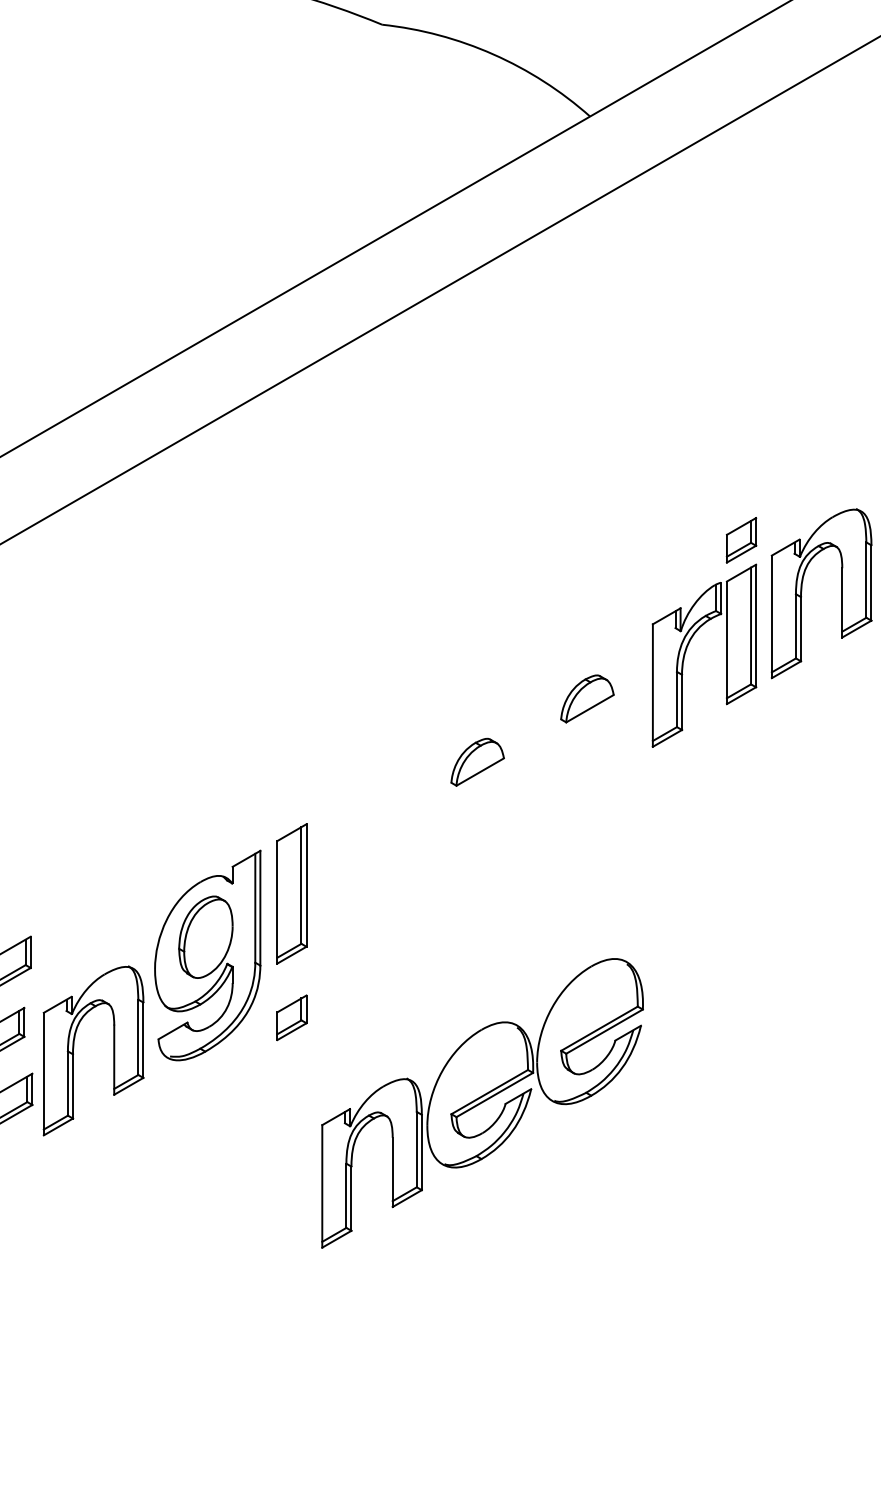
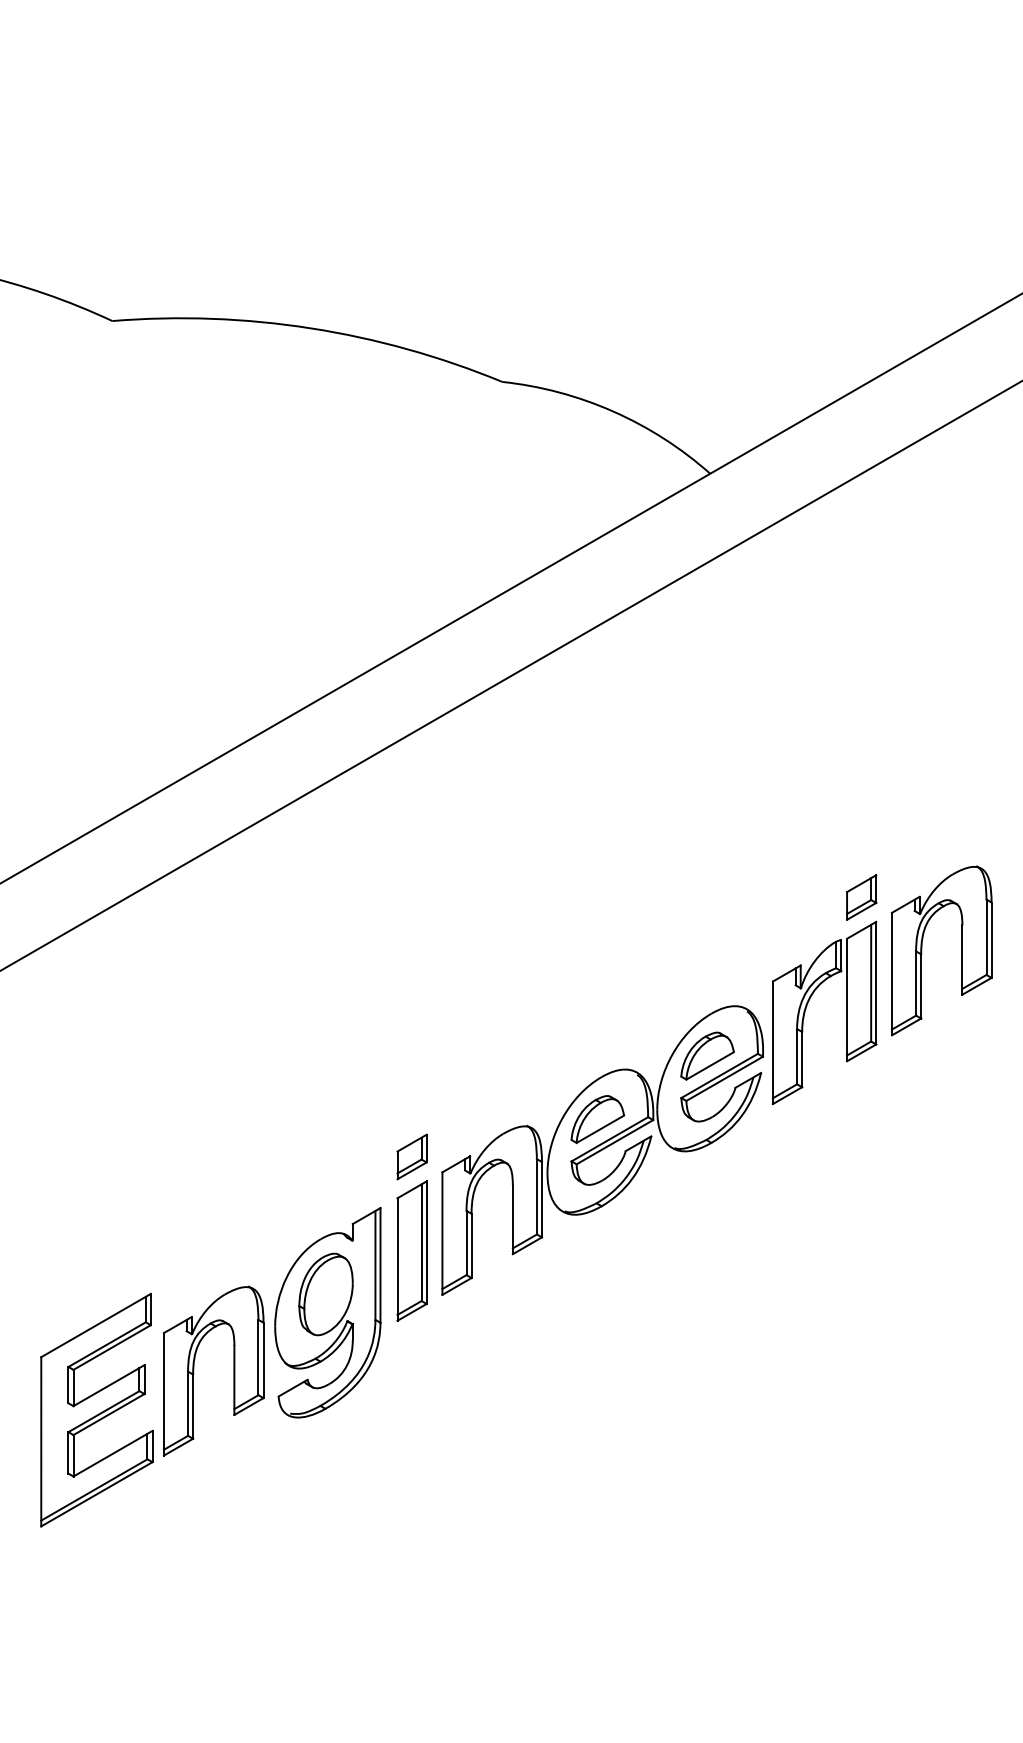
part: (291, 1017) -> (411, 1156), moved
part: (74, 1050) -> (194, 1370), moved
part: (482, 1103) -> (602, 1150), moved

